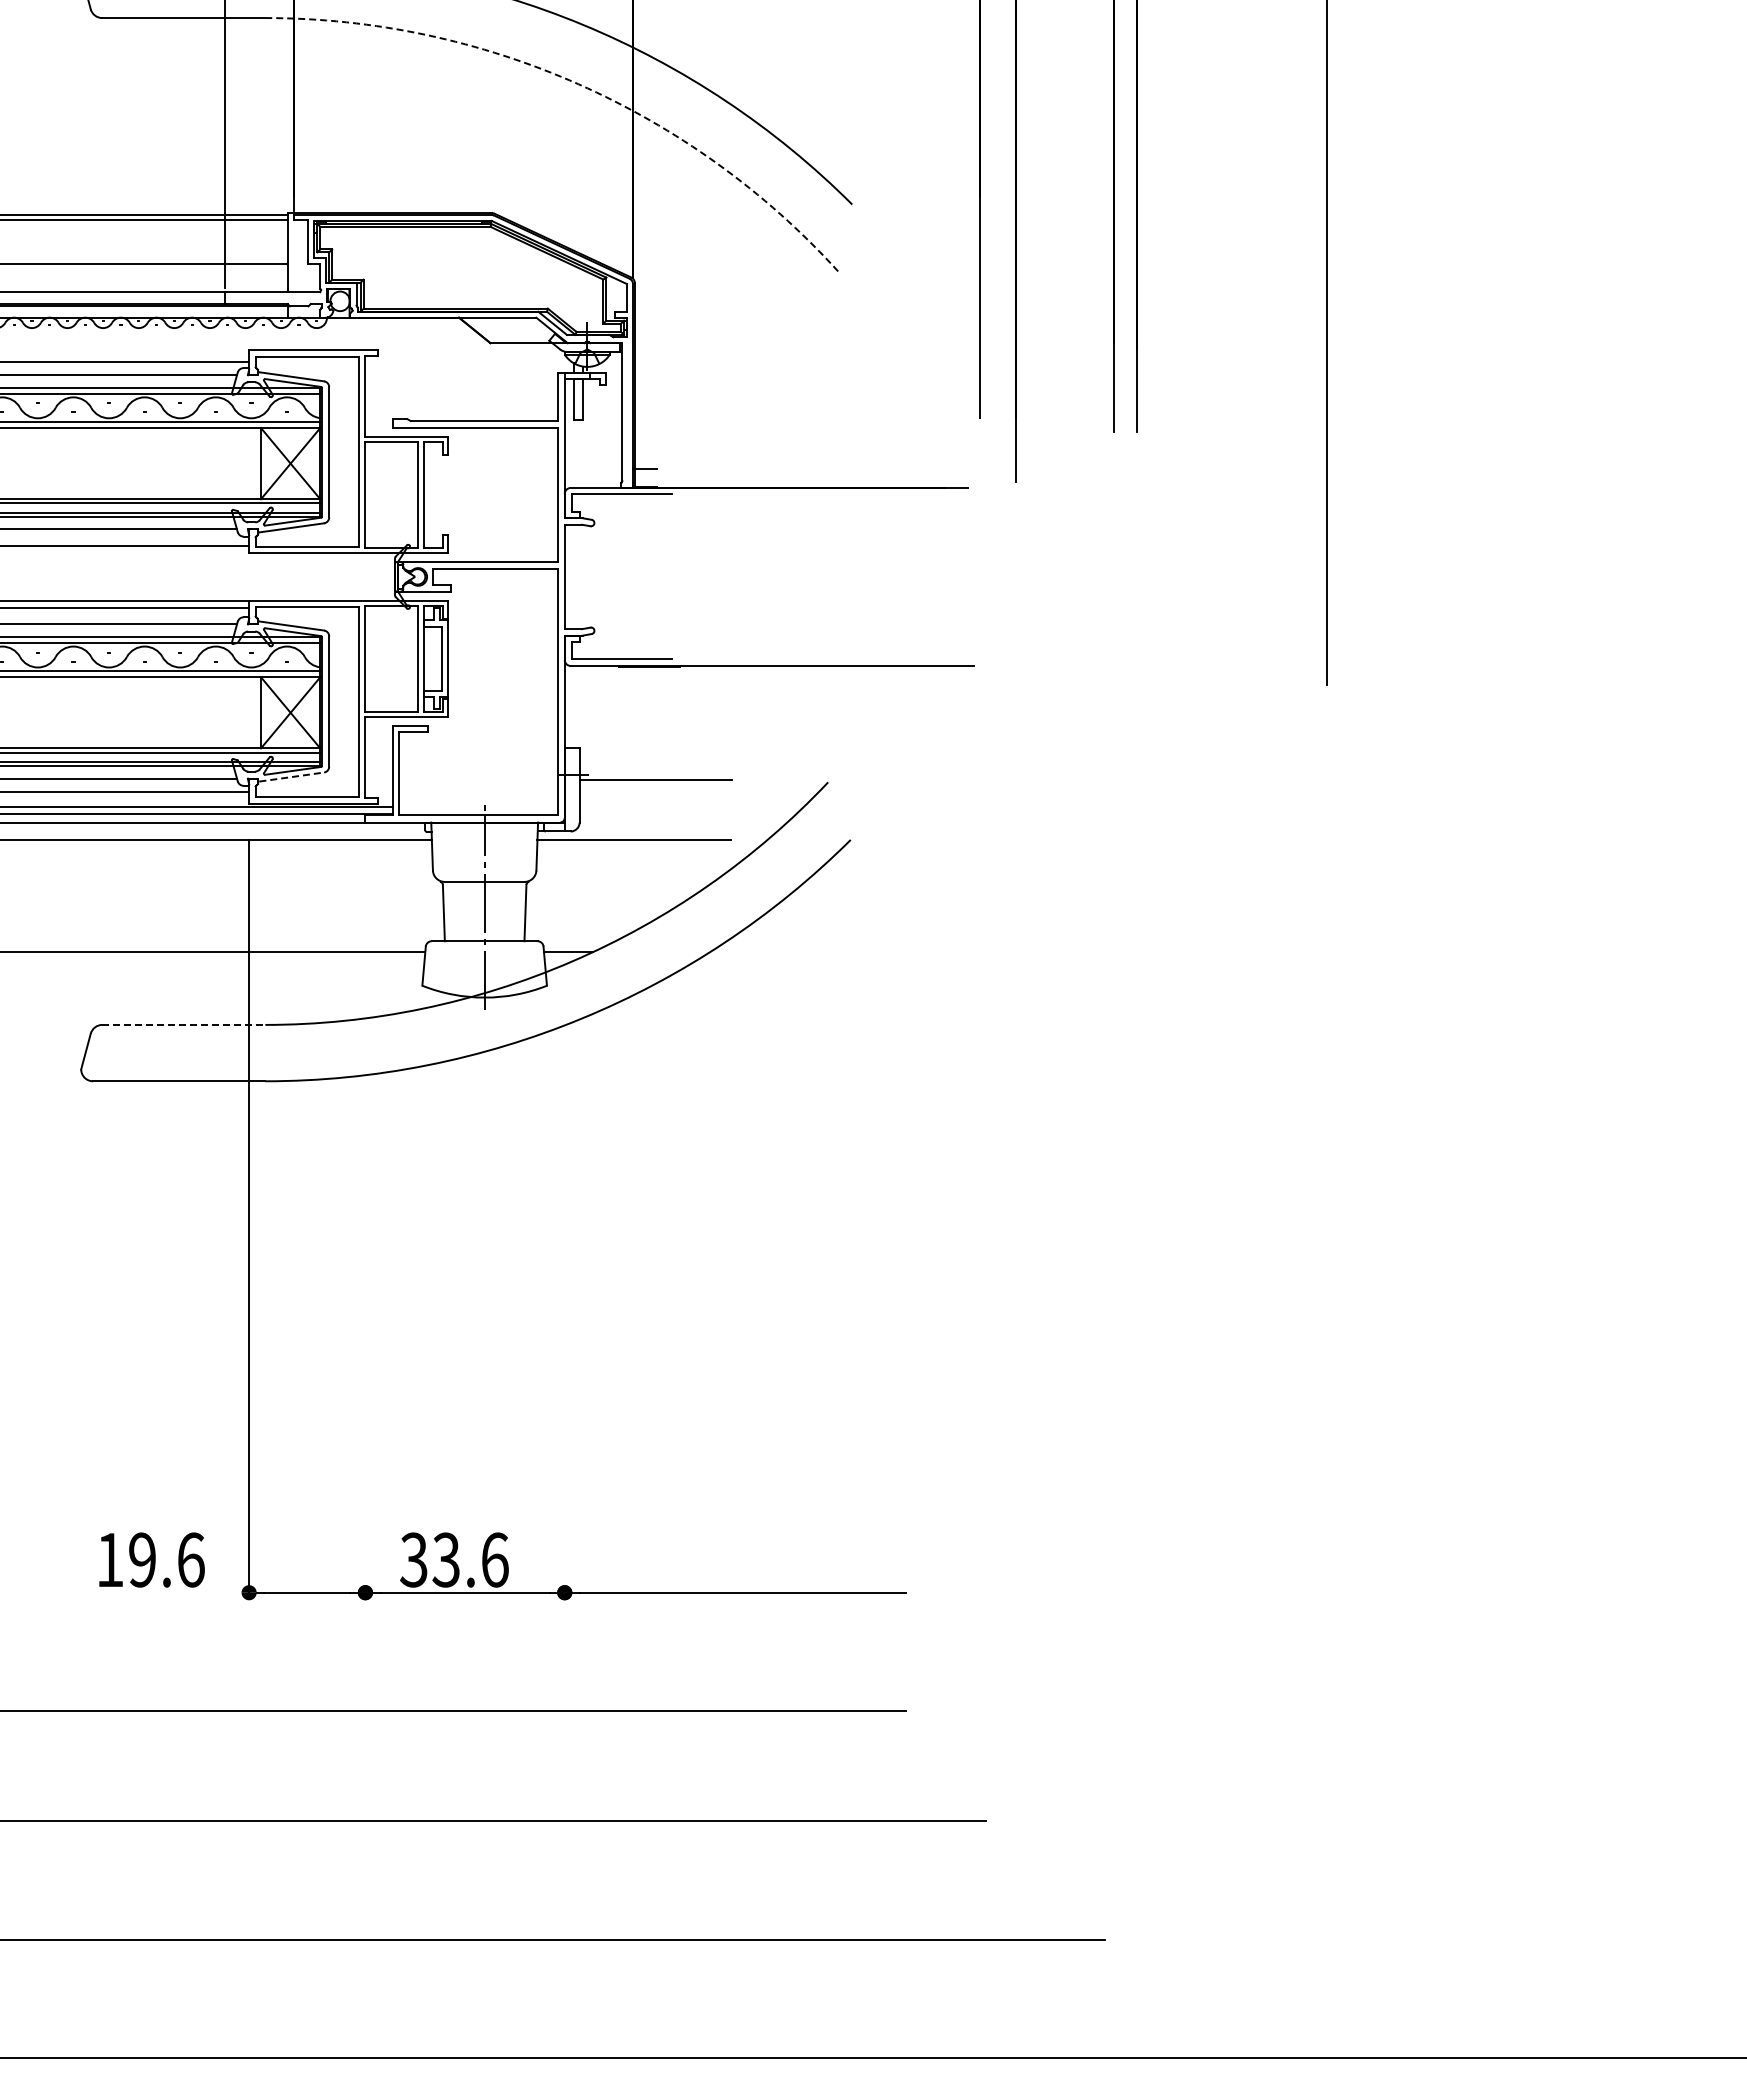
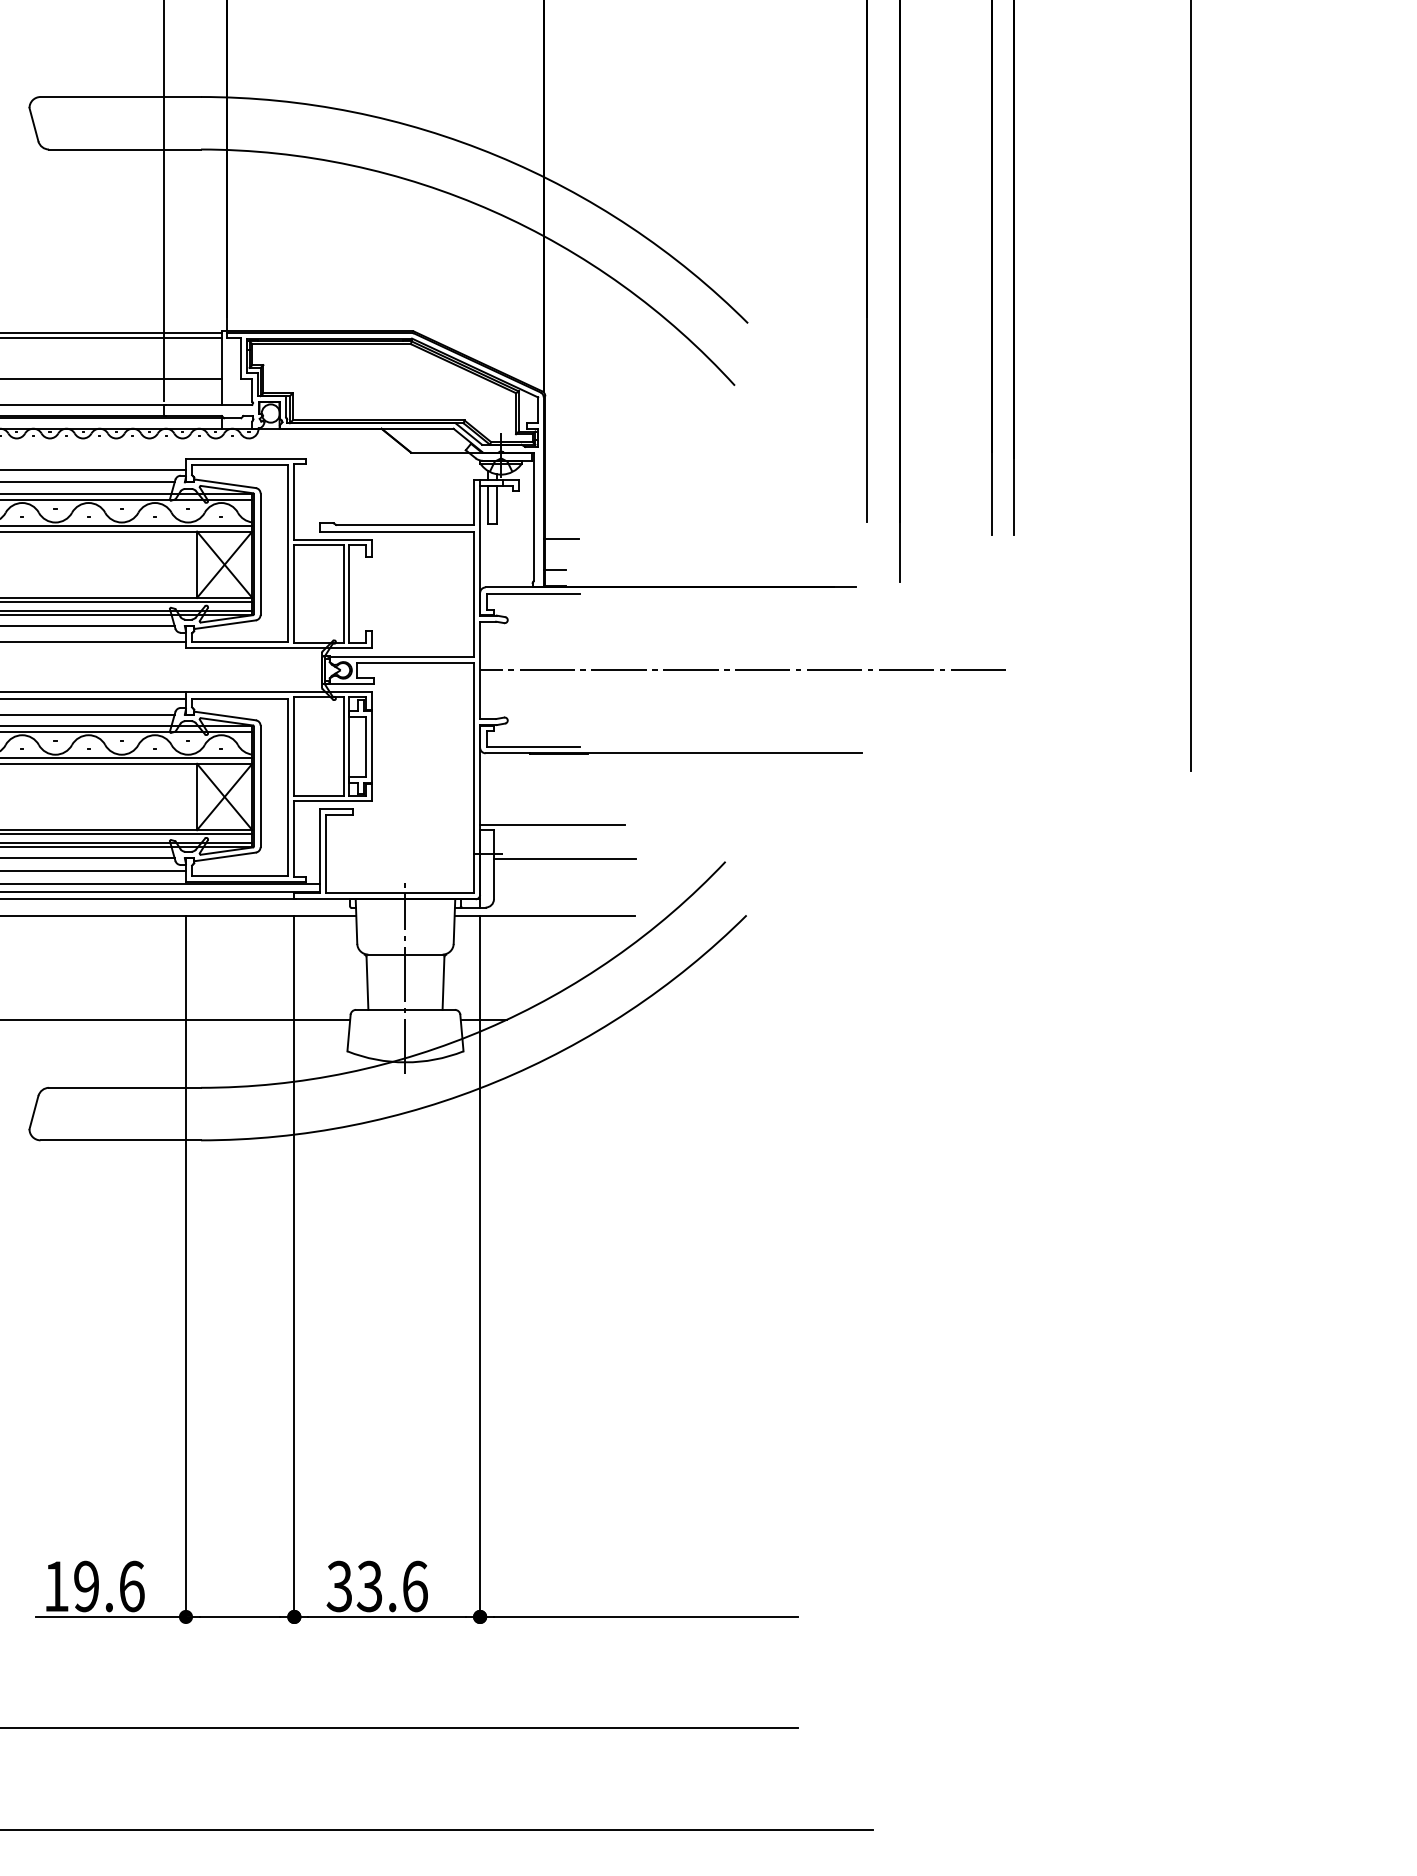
arc: (578, 84) -> (492, 211), dashed -> solid
line: (651, 435) -> (560, 538), added
line: (846, 576) -> (742, 669), added
line: (642, 743) -> (552, 825), added
line: (291, 777) -> (225, 857), dashed -> solid
line: (183, 1024) -> (124, 1087), dashed -> solid
line: (365, 1219) -> (294, 1269), added
line: (564, 1219) -> (479, 1269), added
line: (168, 1592) -> (110, 1616), added

